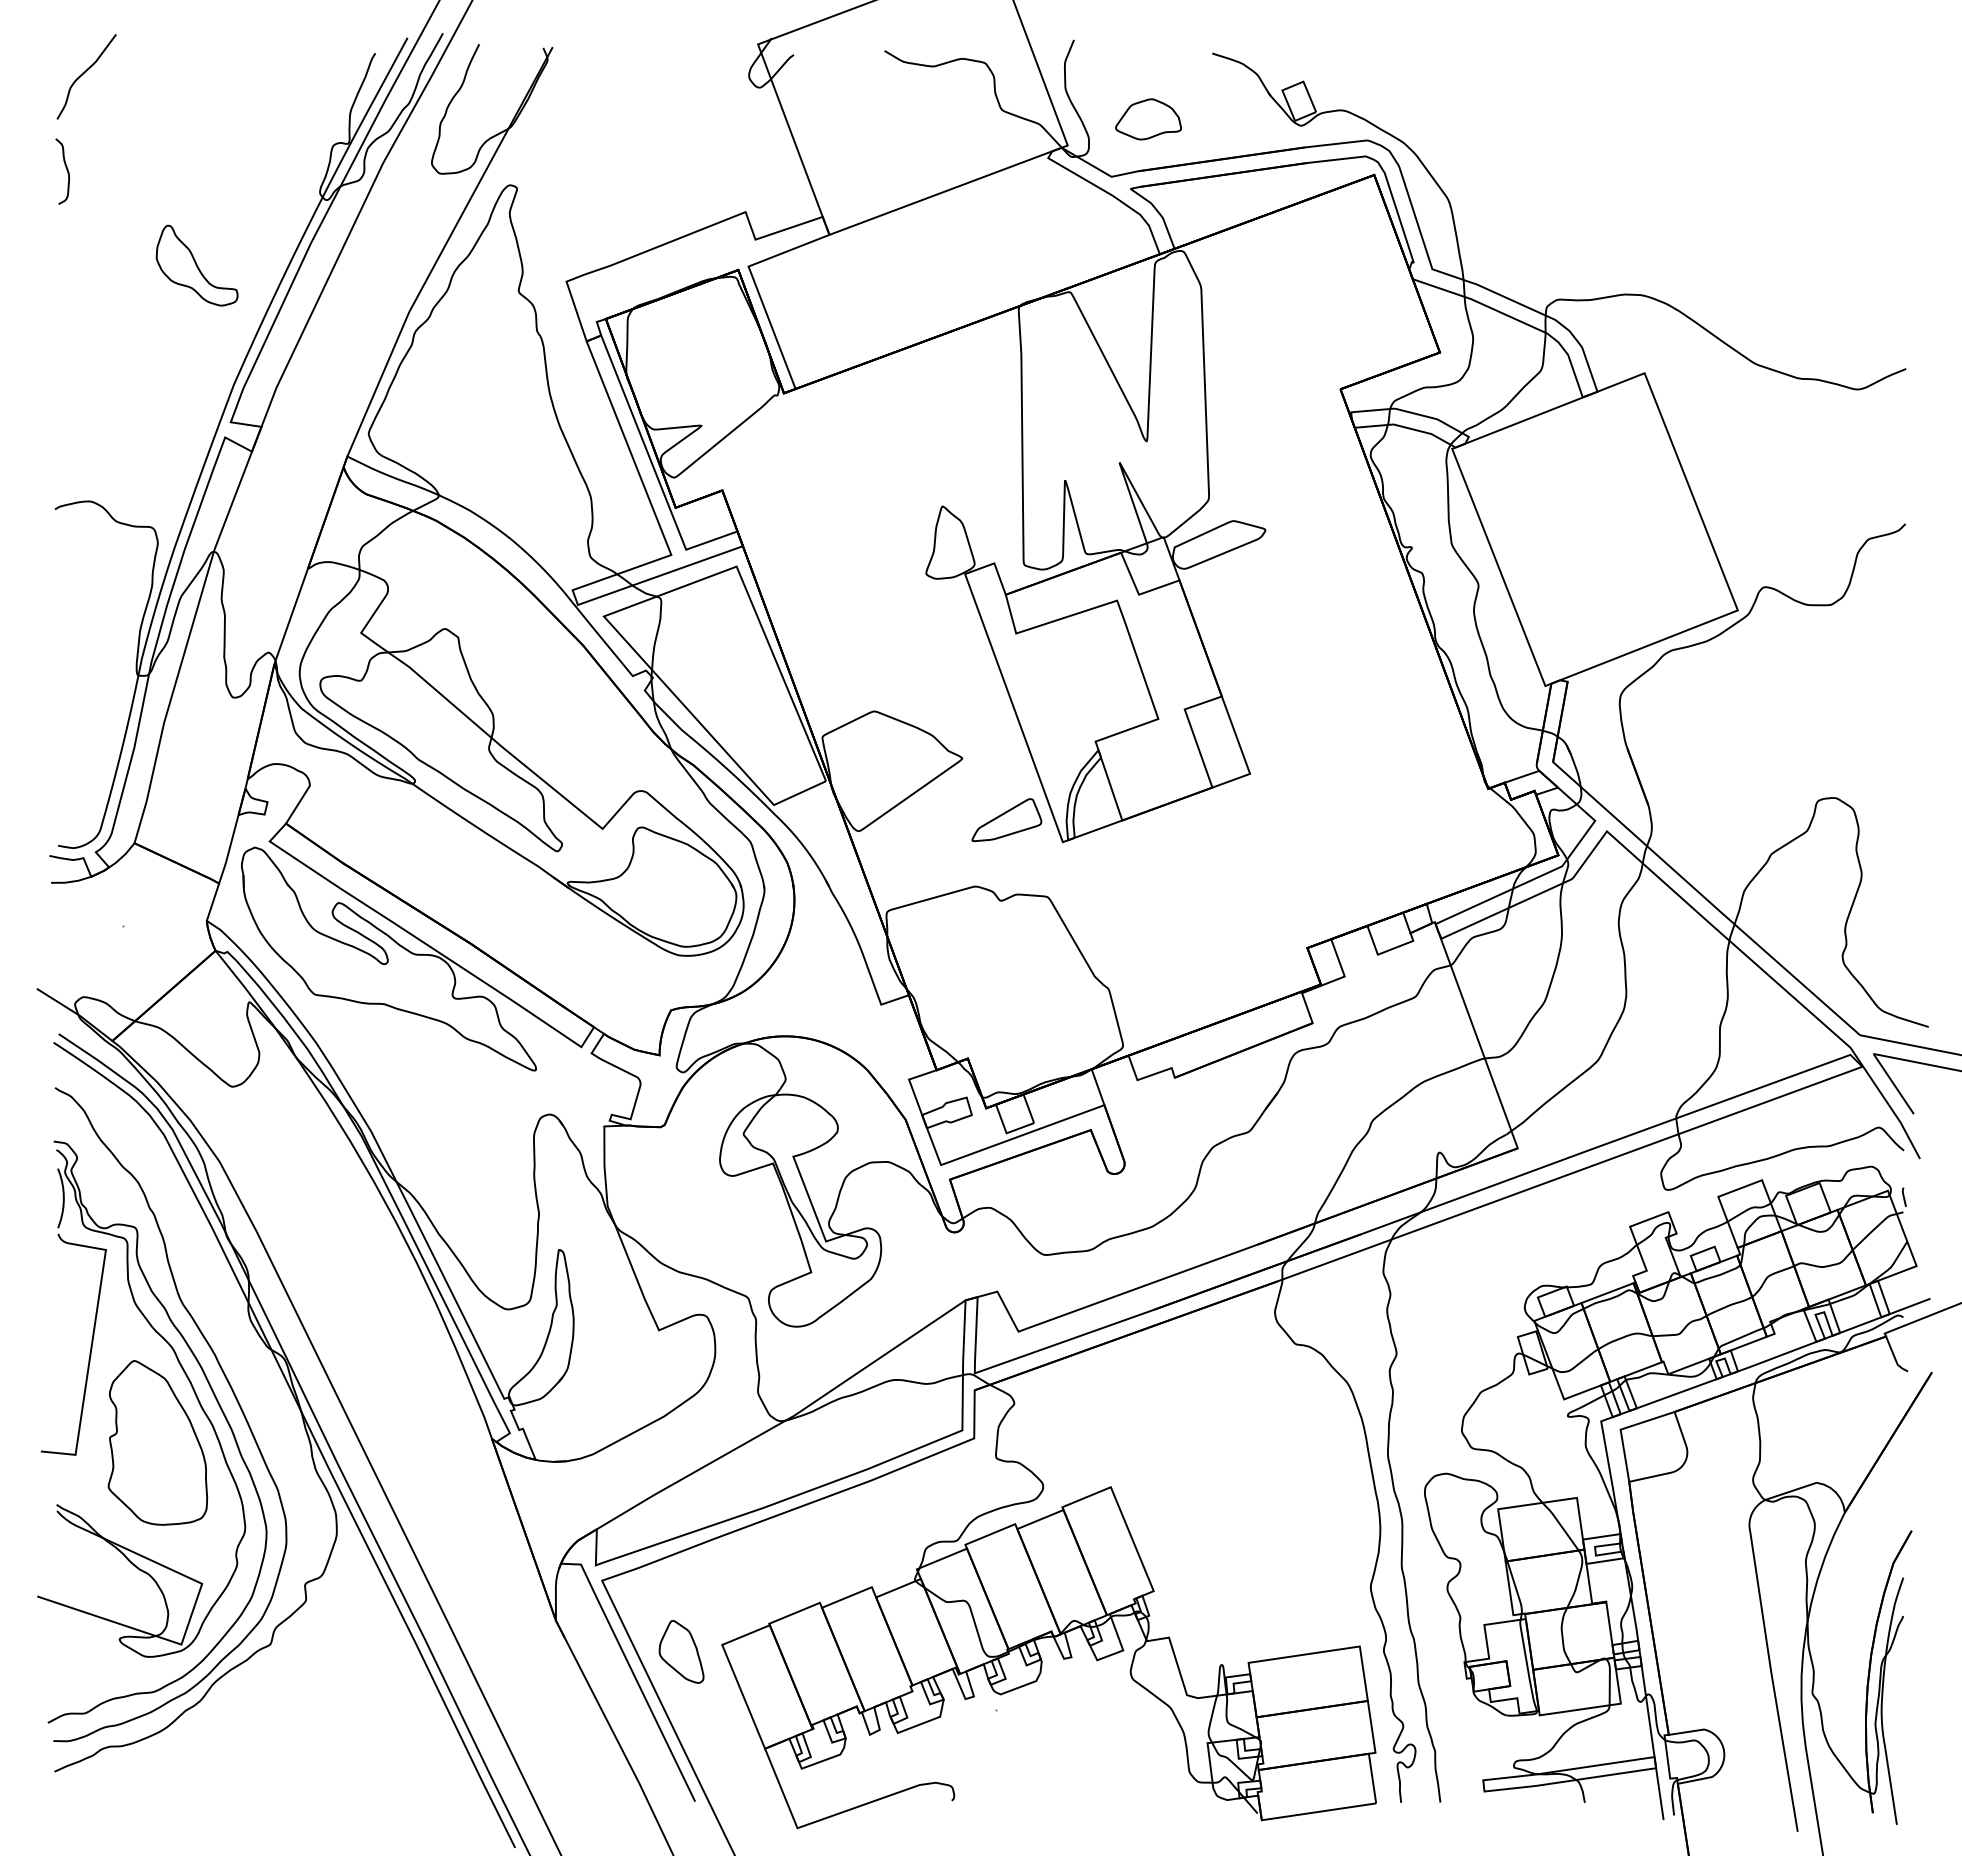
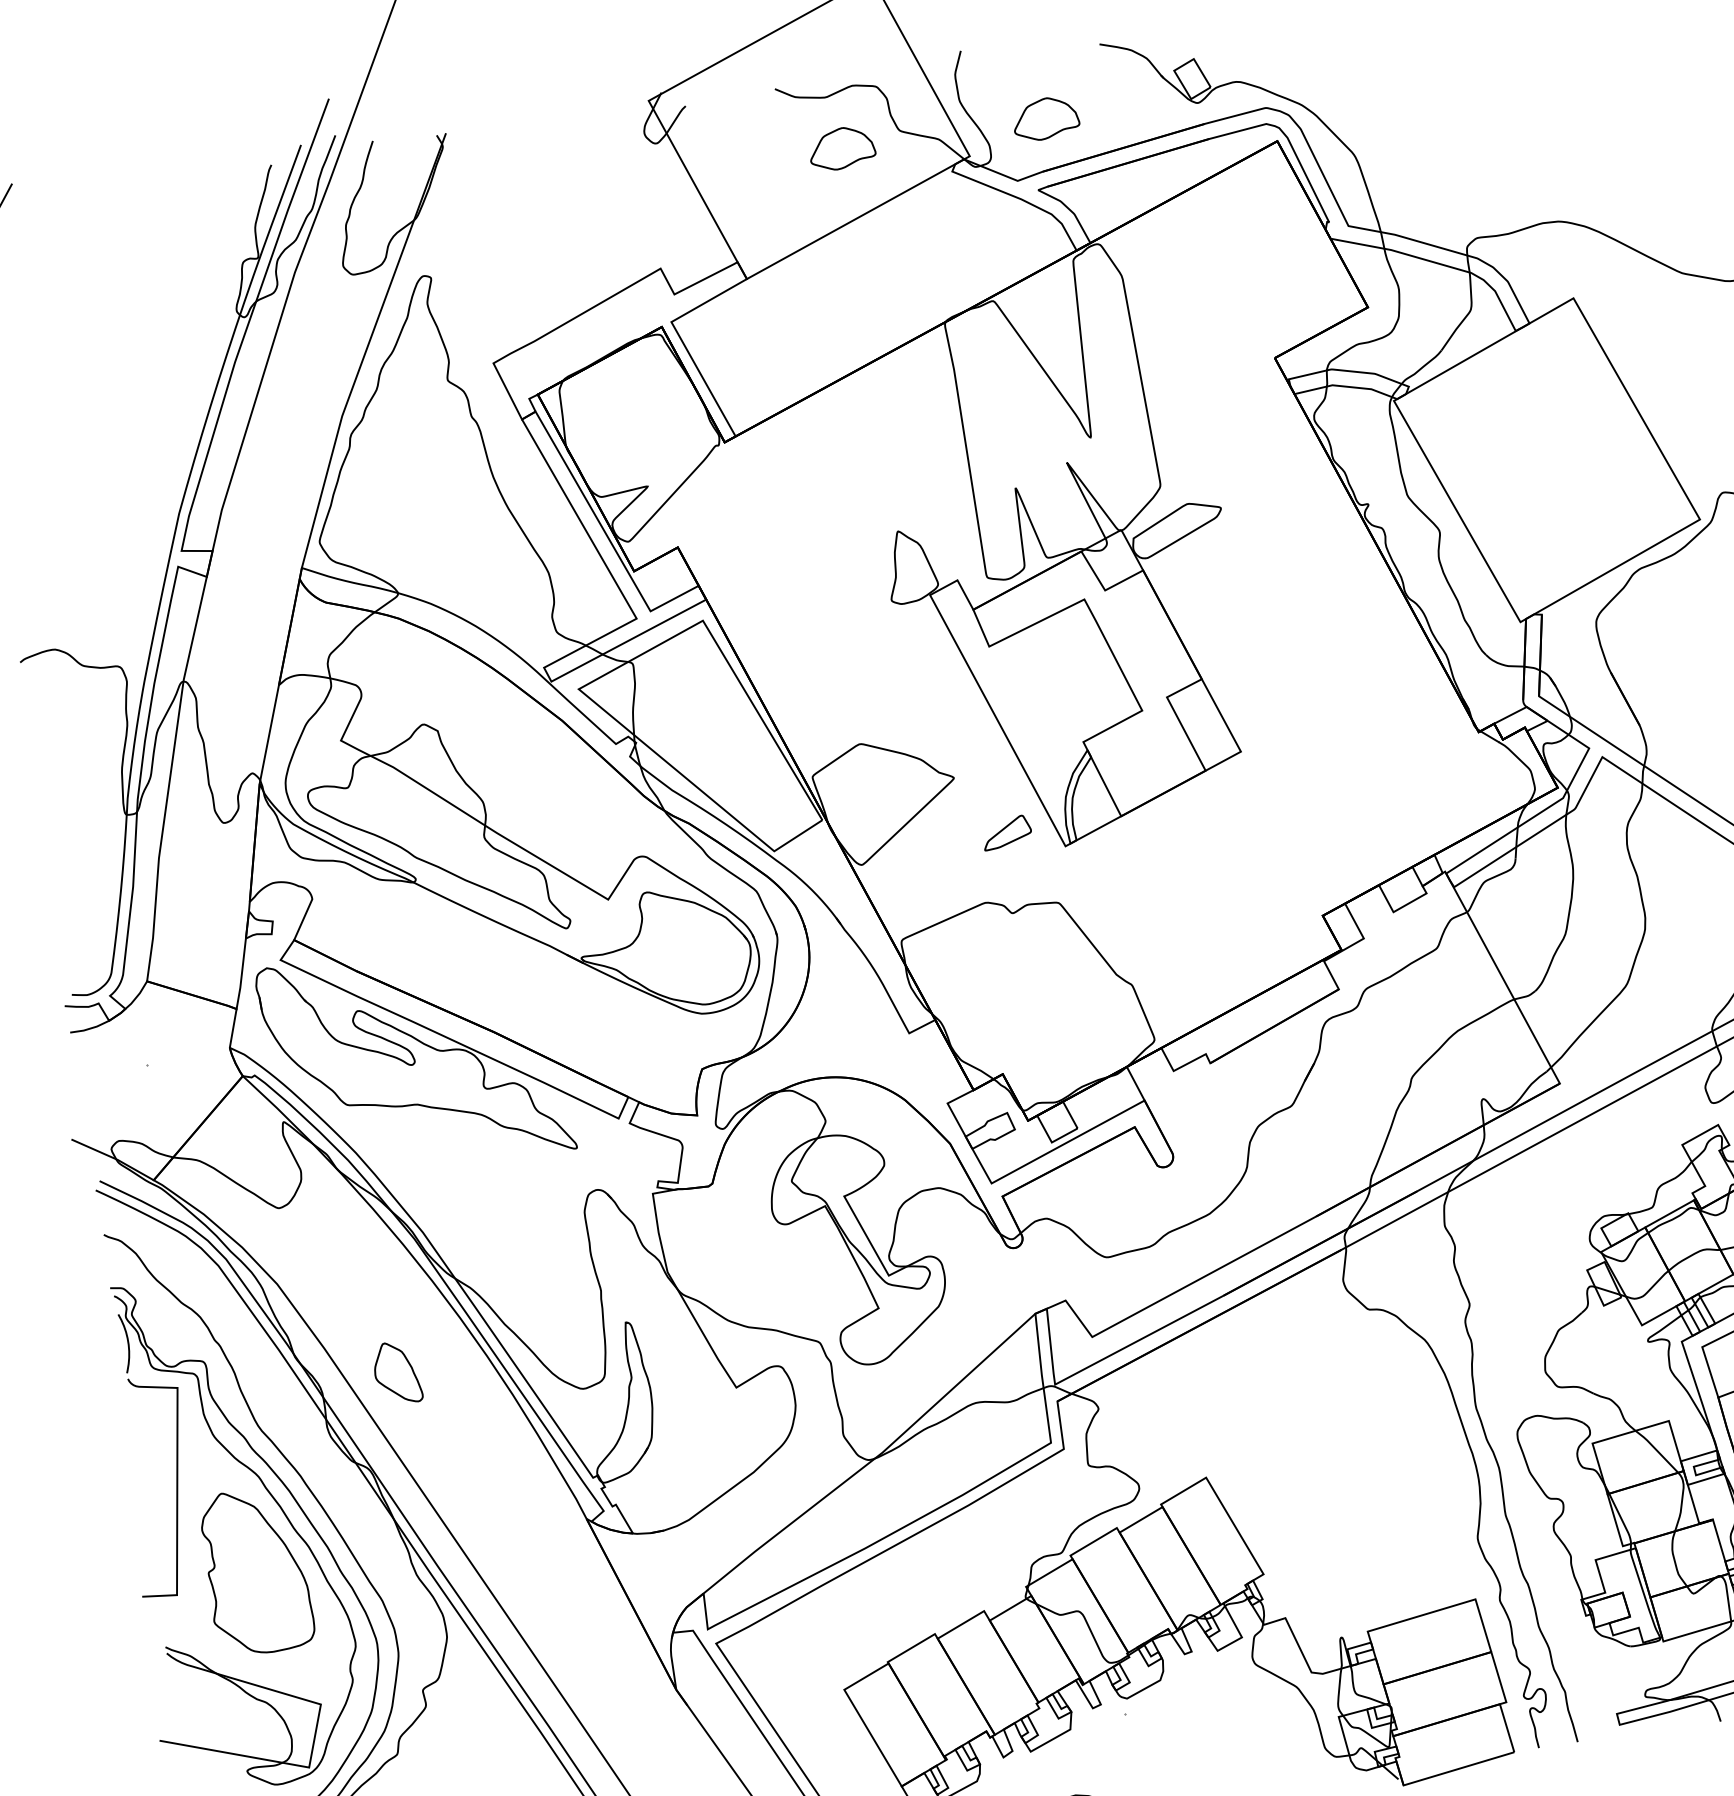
part: (942, 119) -> (842, 148), added
part: (196, 265) -> (124, 400), removed
part: (1006, 820) -> (1006, 833), size x0.7
part: (681, 1651) -> (397, 1372), moved

